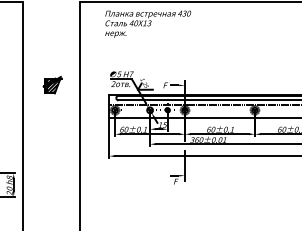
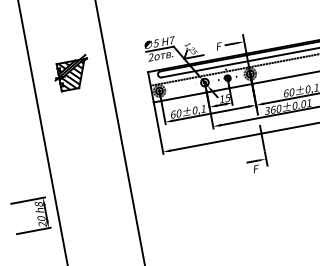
part: (52, 84) -> (71, 72), size x1.43

